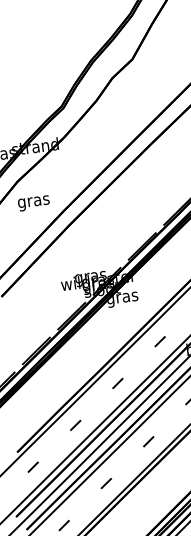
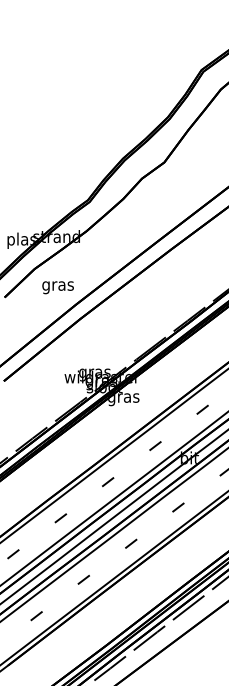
text: (33, 203) -> (57, 287), moved

